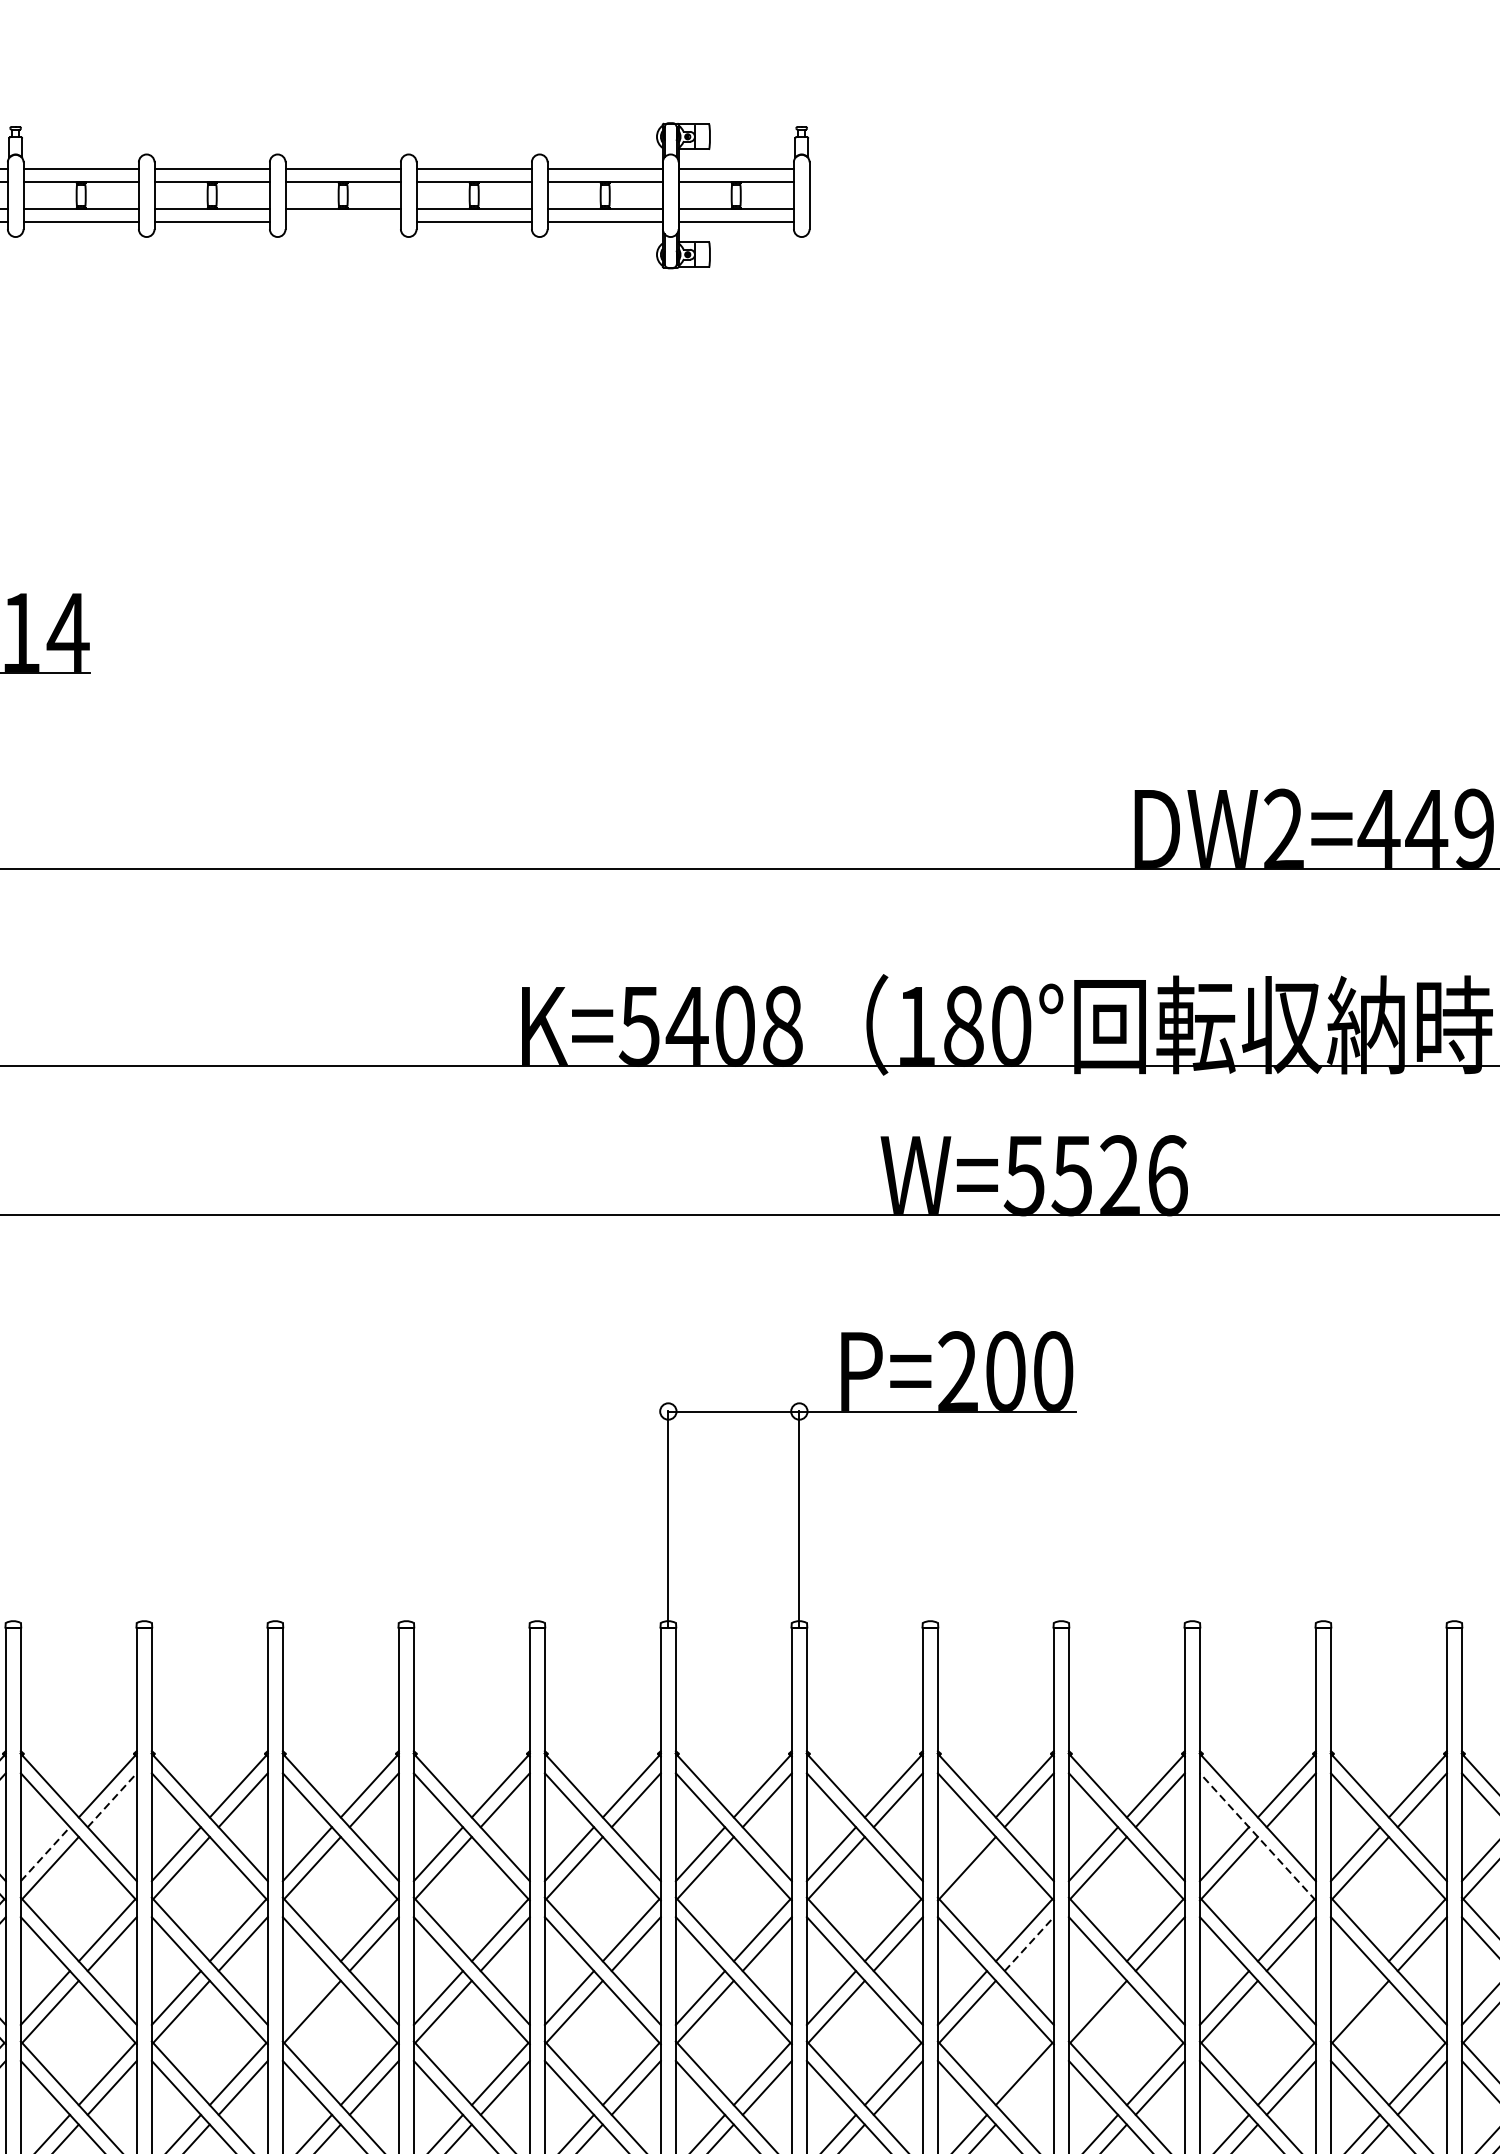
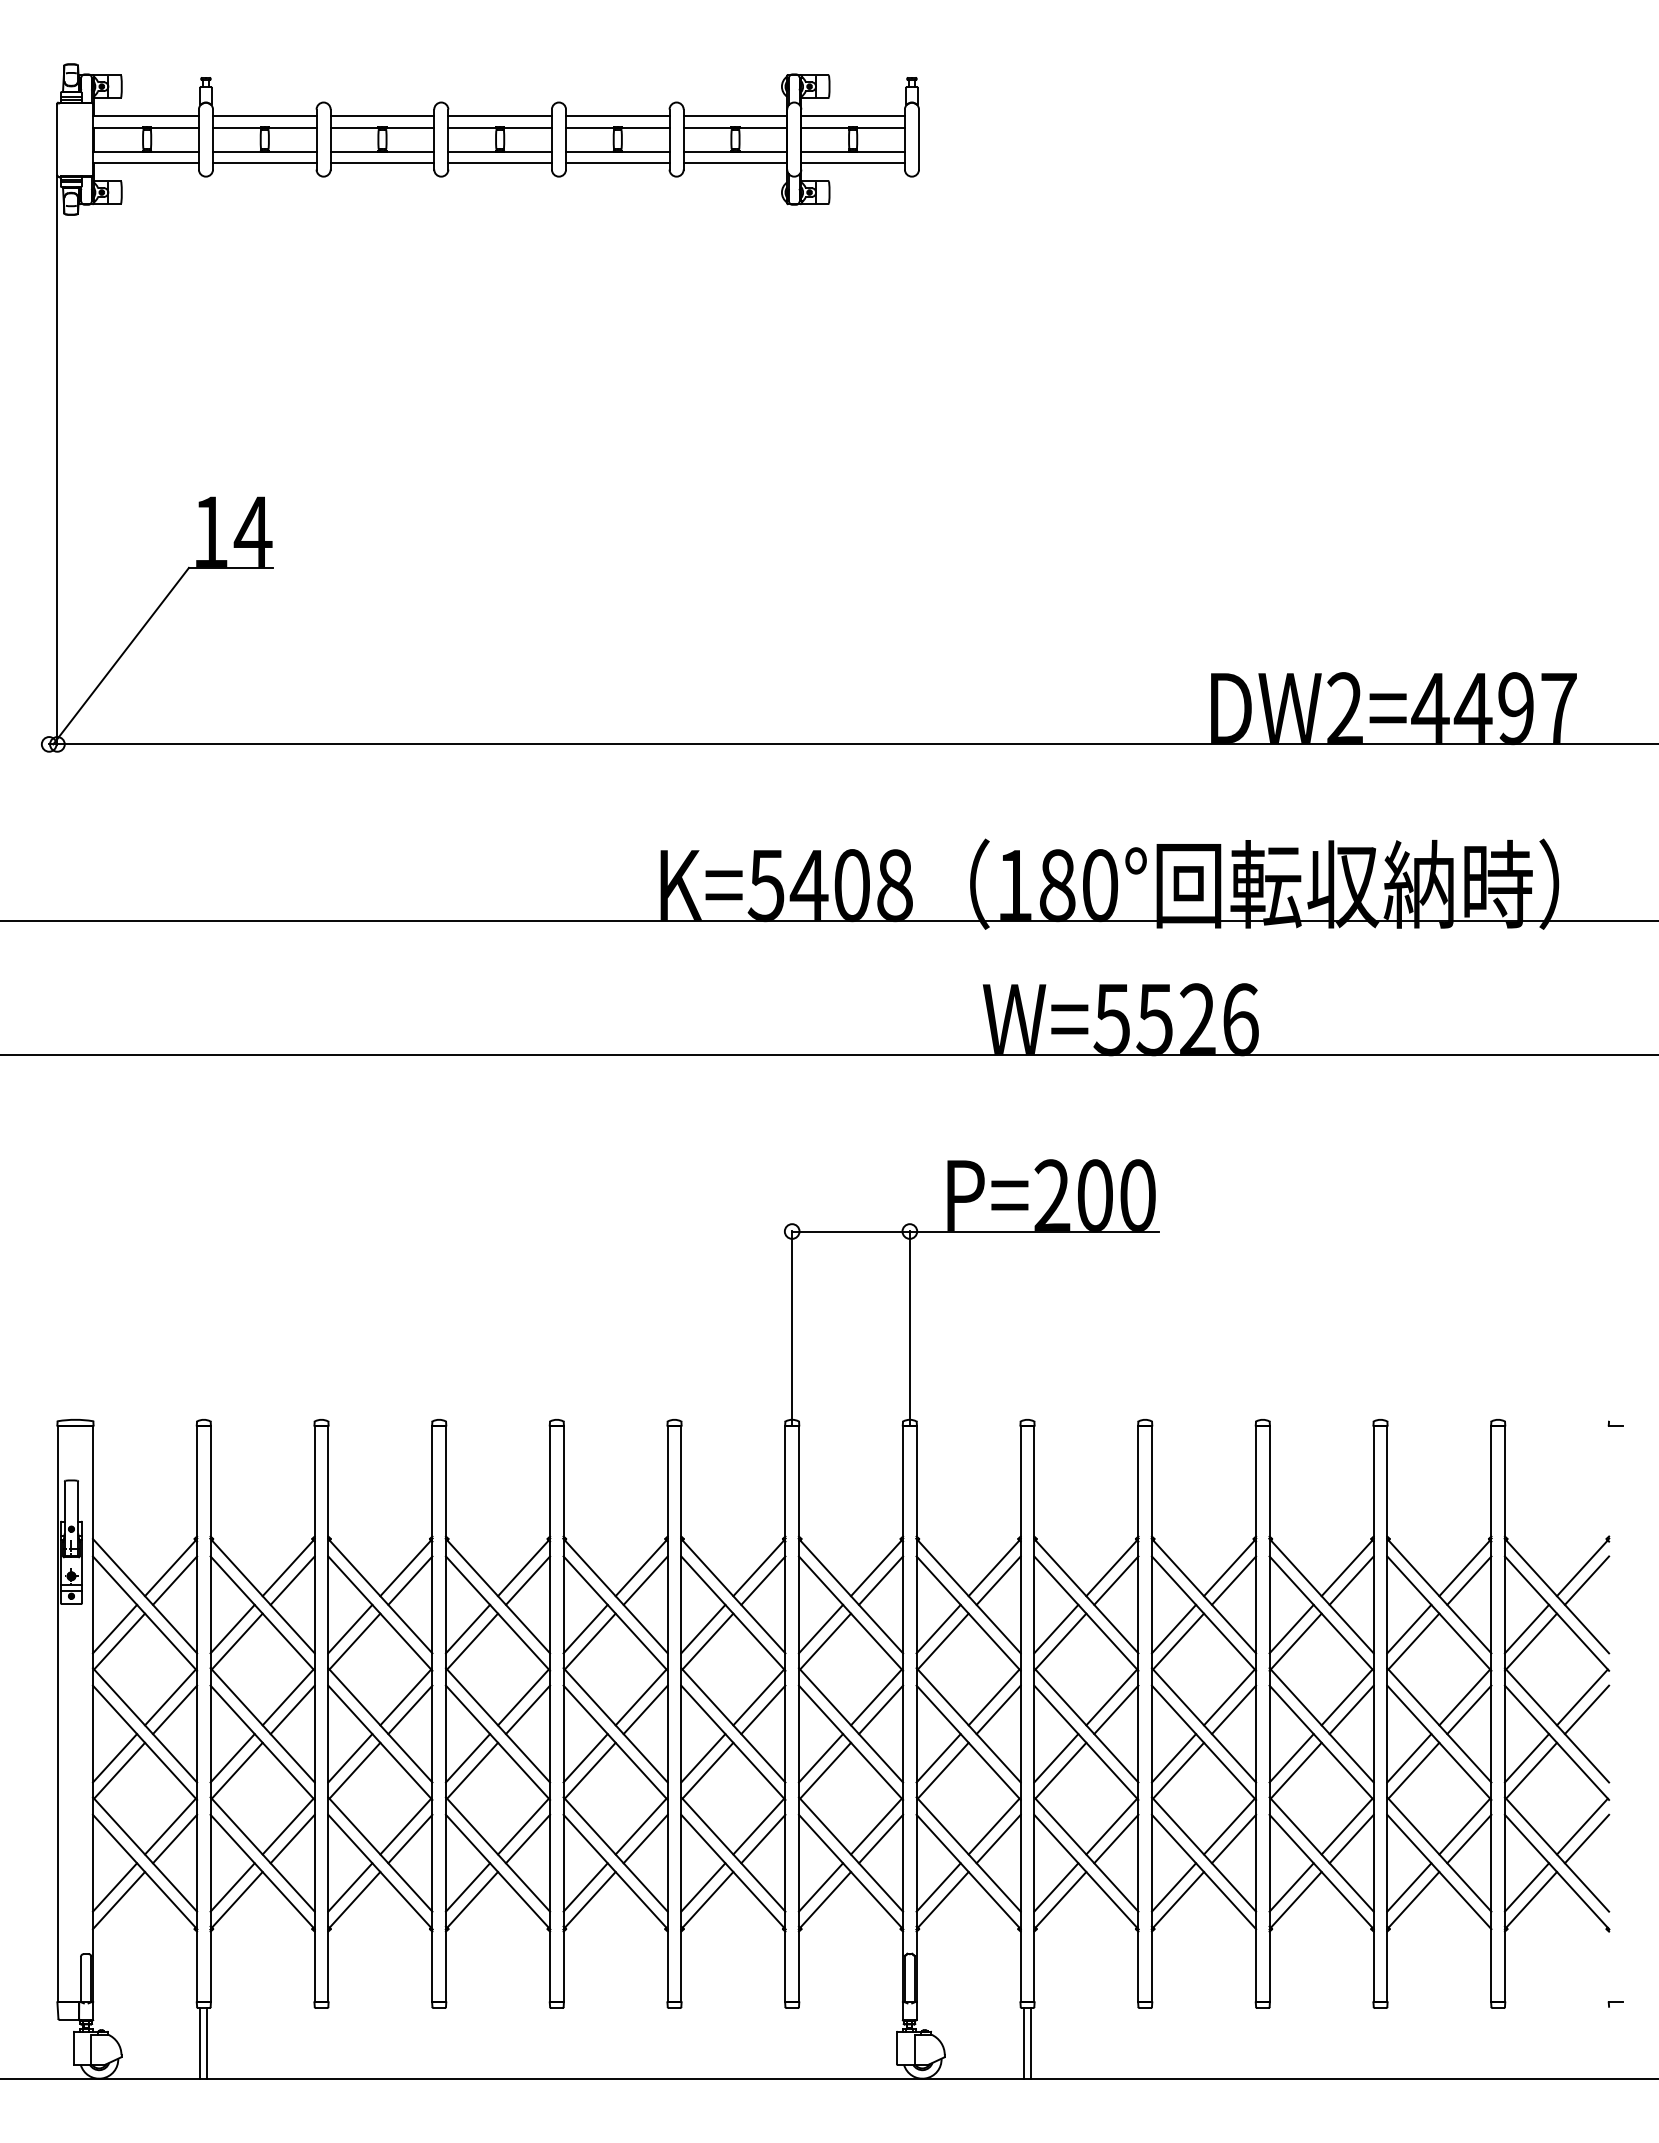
line: (342, 222) -> (499, 163), added
line: (112, 1800) -> (292, 1580), dashed -> solid
line: (1257, 1836) -> (1321, 1613), dashed -> solid
line: (962, 1853) -> (1056, 1628), added
line: (45, 1854) -> (232, 1629), dashed -> solid
line: (1029, 1943) -> (1116, 1709), dashed -> solid
line: (306, 1998) -> (467, 1758), added
line: (1092, 1998) -> (1173, 1758), added
line: (1355, 1998) -> (1409, 1758), added
line: (1029, 2087) -> (1116, 1838), added

